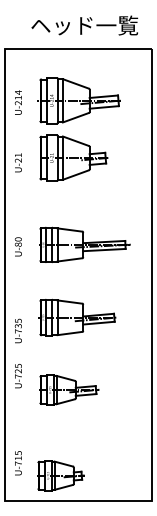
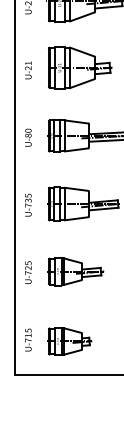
part: (73, 157) -> (79, 67), moved
text: (18, 162) -> (28, 70), moved
text: (17, 330) -> (27, 204), moved
text: (17, 376) -> (27, 272), moved
part: (60, 475) -> (69, 341), moved

